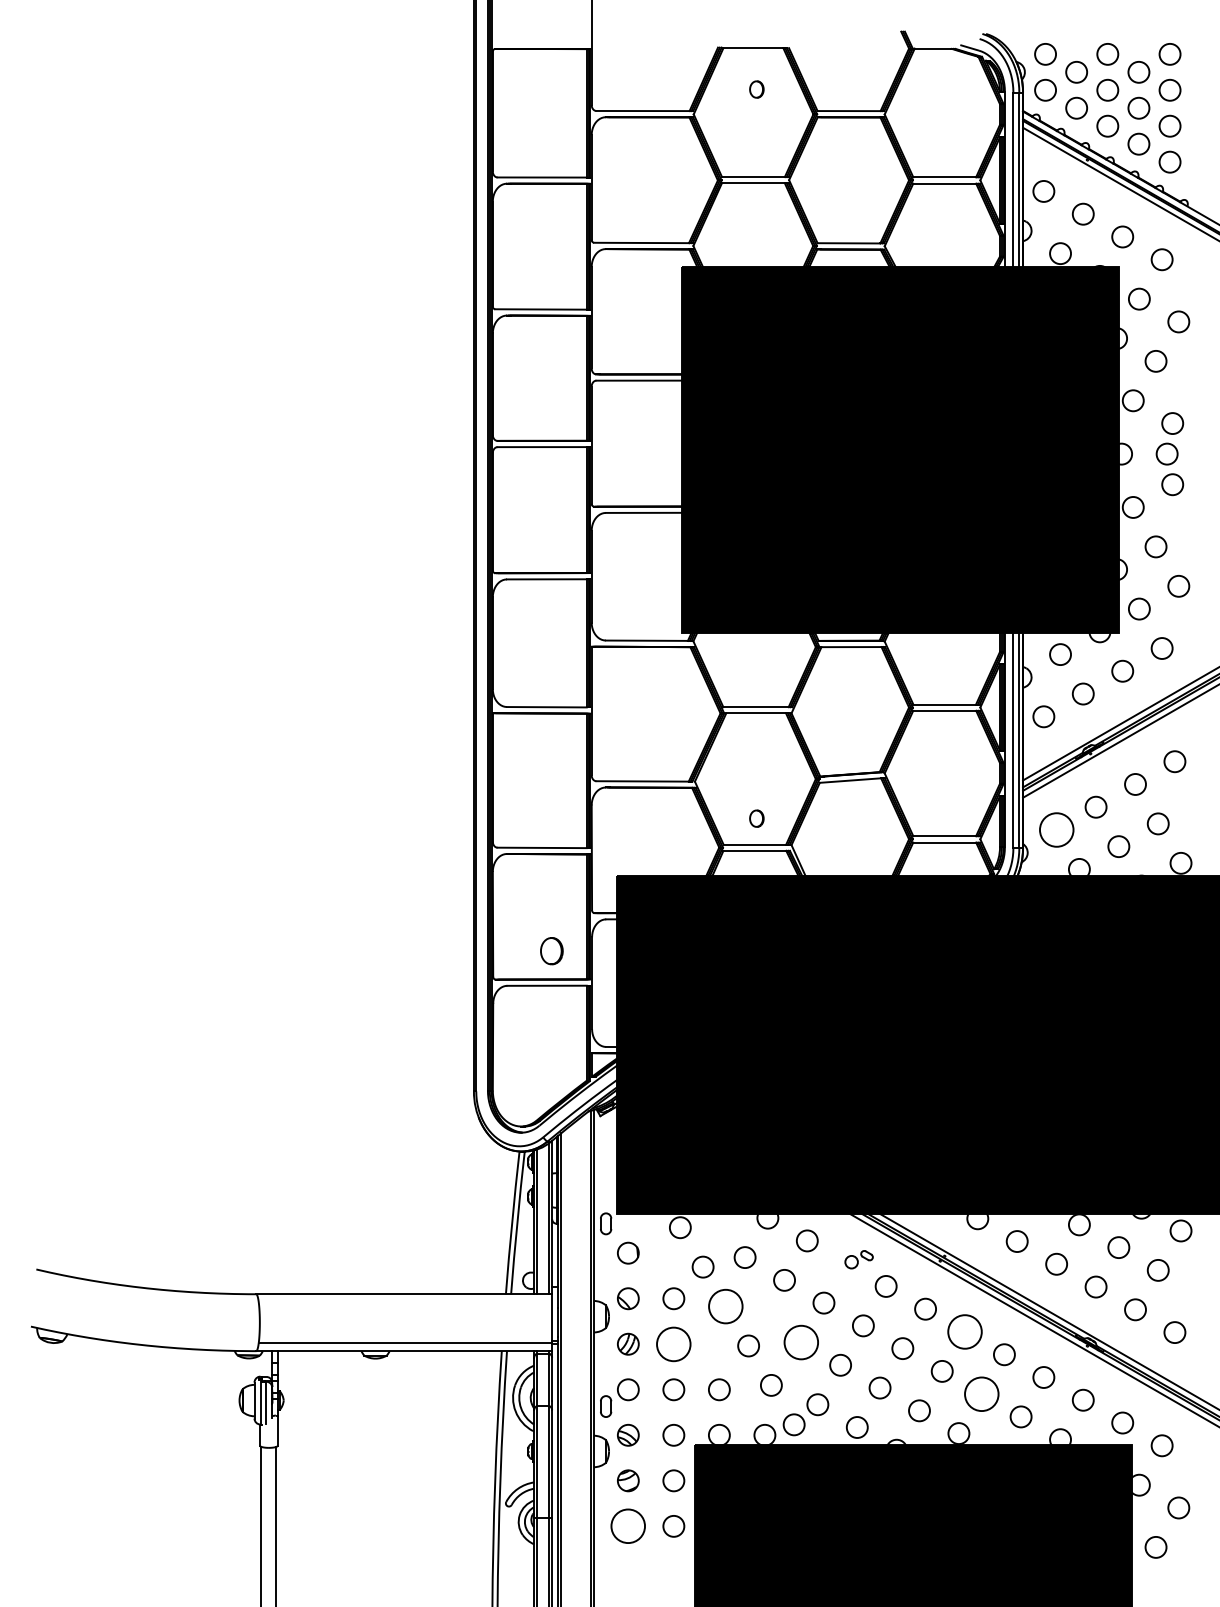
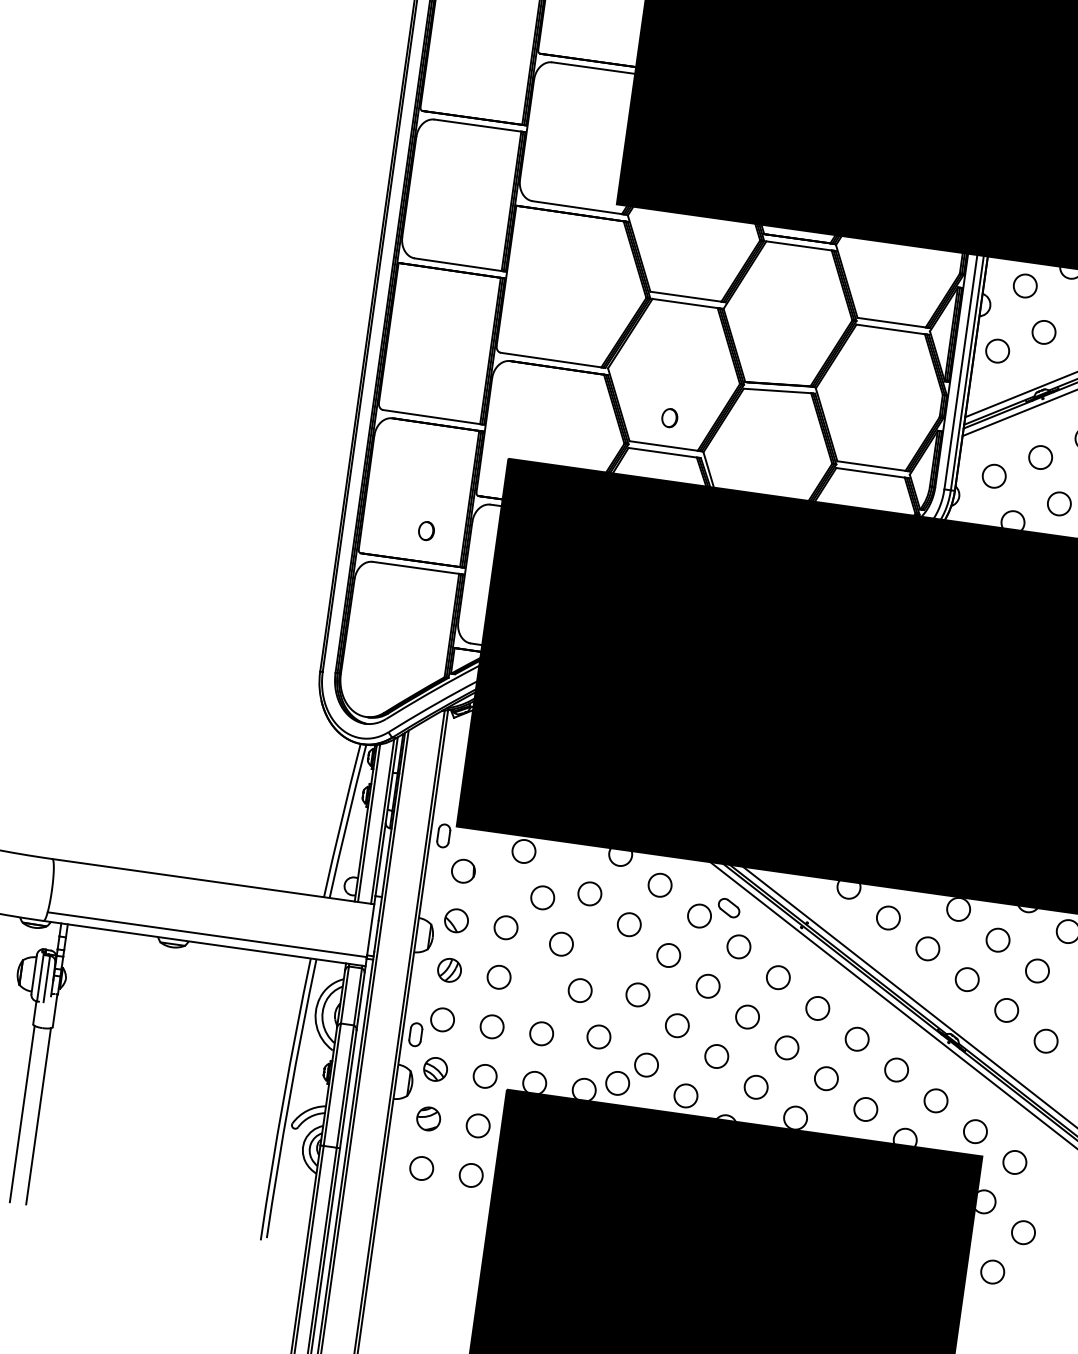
circle: (1056, 829) -> (994, 475), size x0.62
part: (551, 951) -> (426, 531), size x0.62
part: (858, 1259) -> (712, 913), size x1.67
circle: (725, 1306) -> (561, 944), size x0.62
circle: (964, 1331) -> (817, 1007), size x0.62
circle: (800, 1342) -> (637, 994), size x0.62
circle: (673, 1343) -> (498, 976), size x0.62
circle: (981, 1393) -> (826, 1077), size x0.62
circle: (628, 1526) -> (421, 1168), size x0.62

